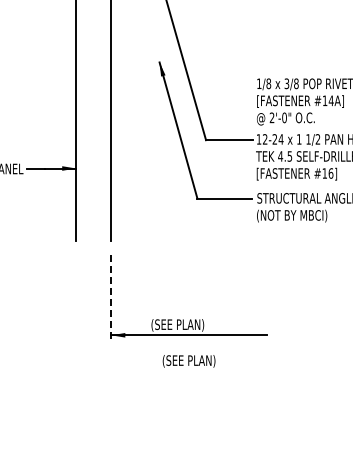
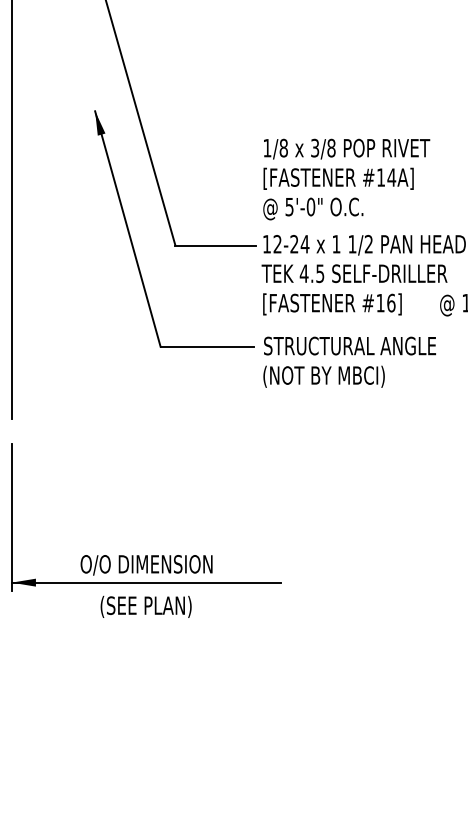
text: (271, 117) -> (288, 206), 2'-0" -> 5'-0"
line: (111, 297) -> (12, 517), dashed -> solid
text: (189, 325) -> (146, 565), (SEE PLAN) -> O/O DIMENSION
text: (188, 361) -> (145, 607), moved

